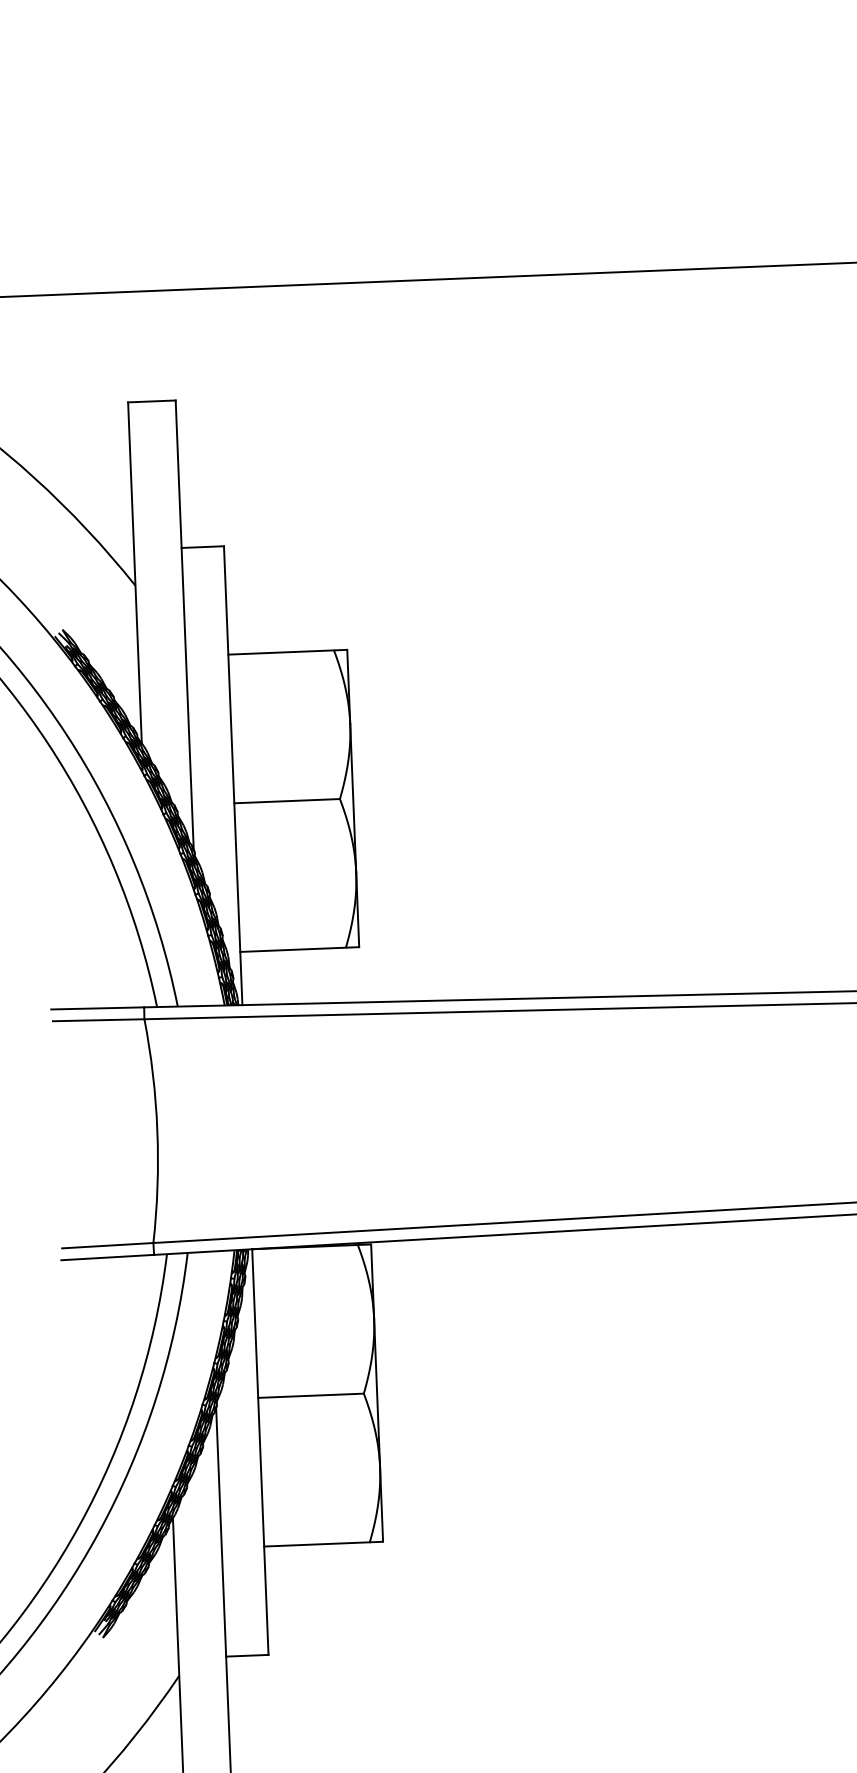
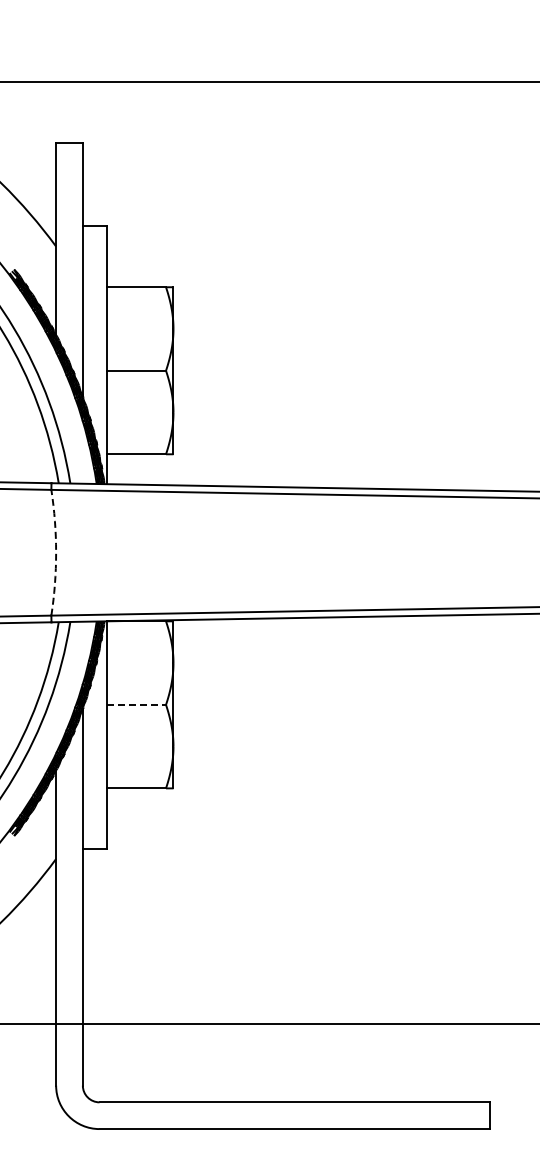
arc: (158, 1130) -> (56, 552), solid -> dashed
line: (311, 1395) -> (136, 704), solid -> dashed

